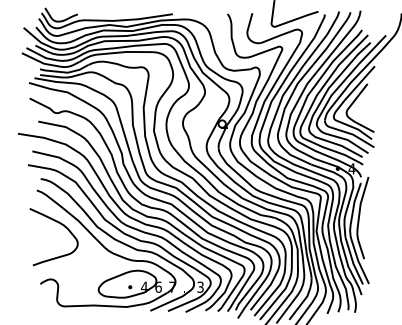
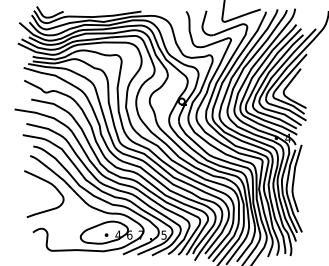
text: (199, 286) -> (163, 234), 3 -> 5

